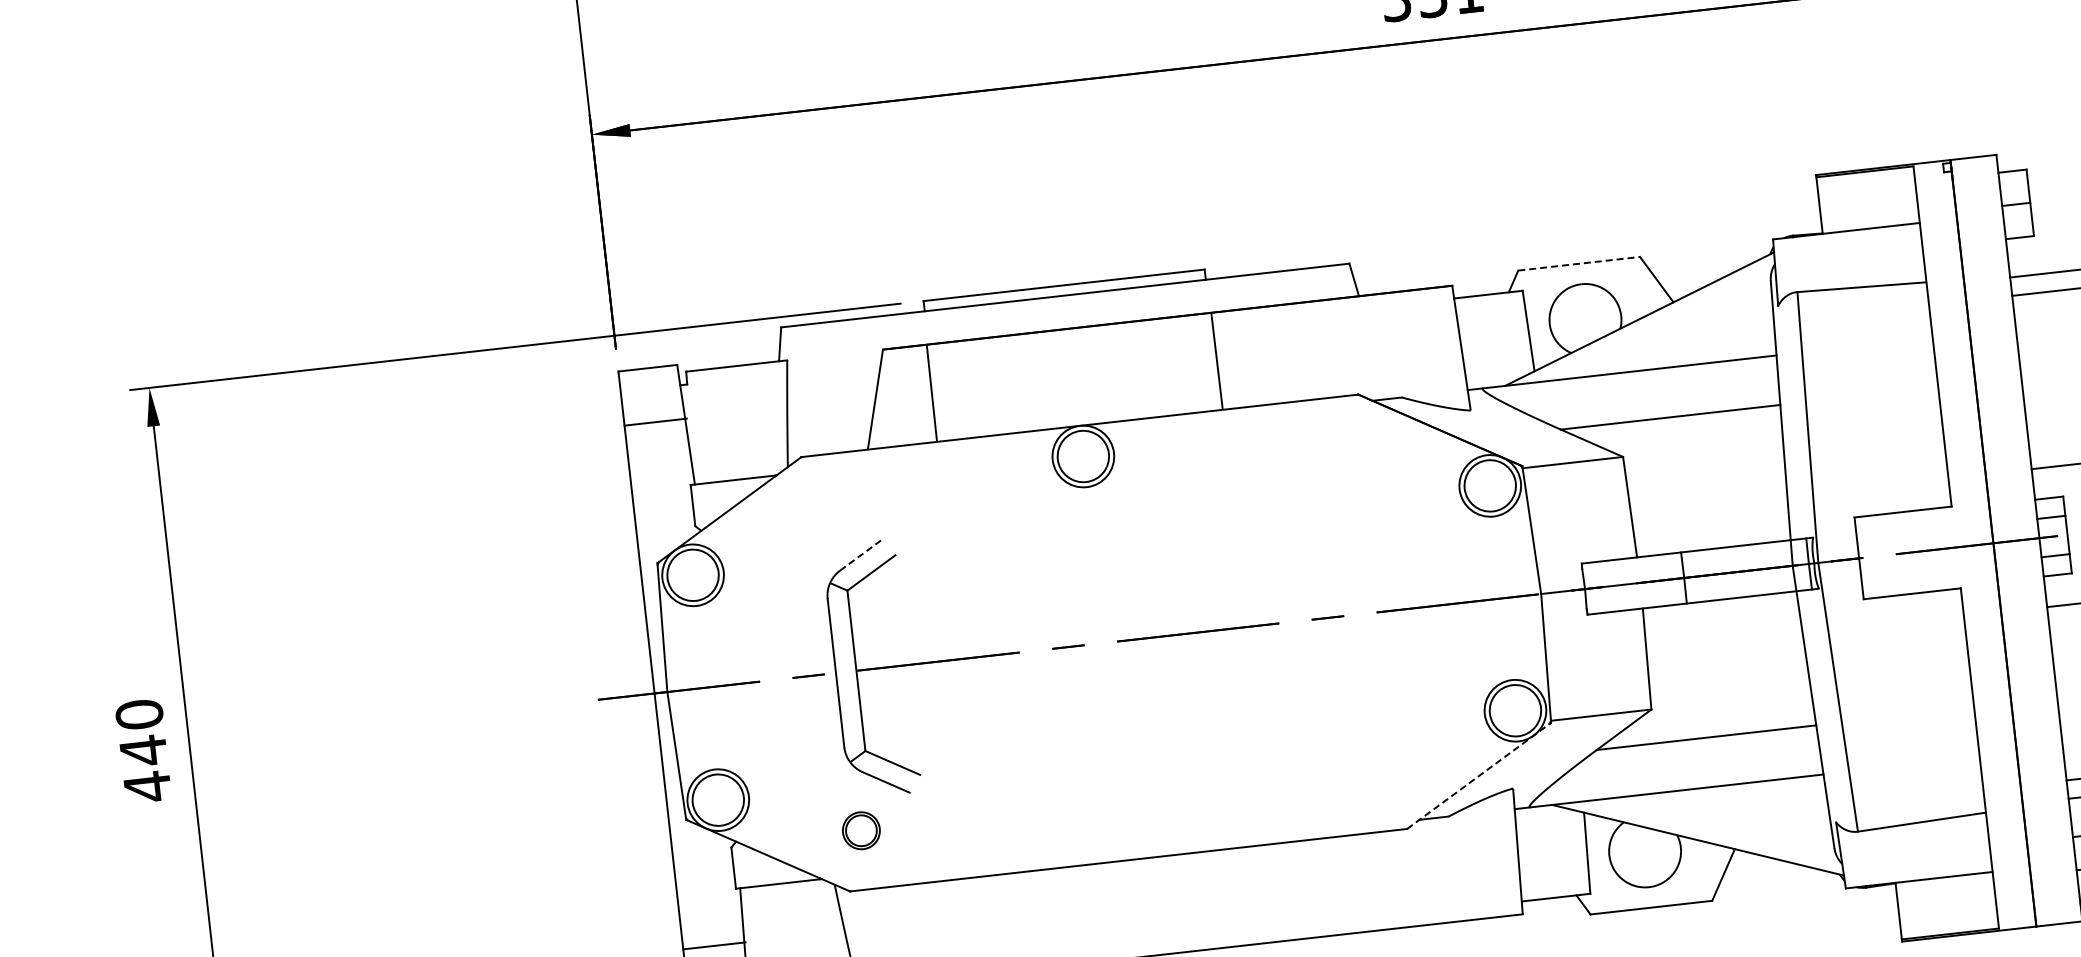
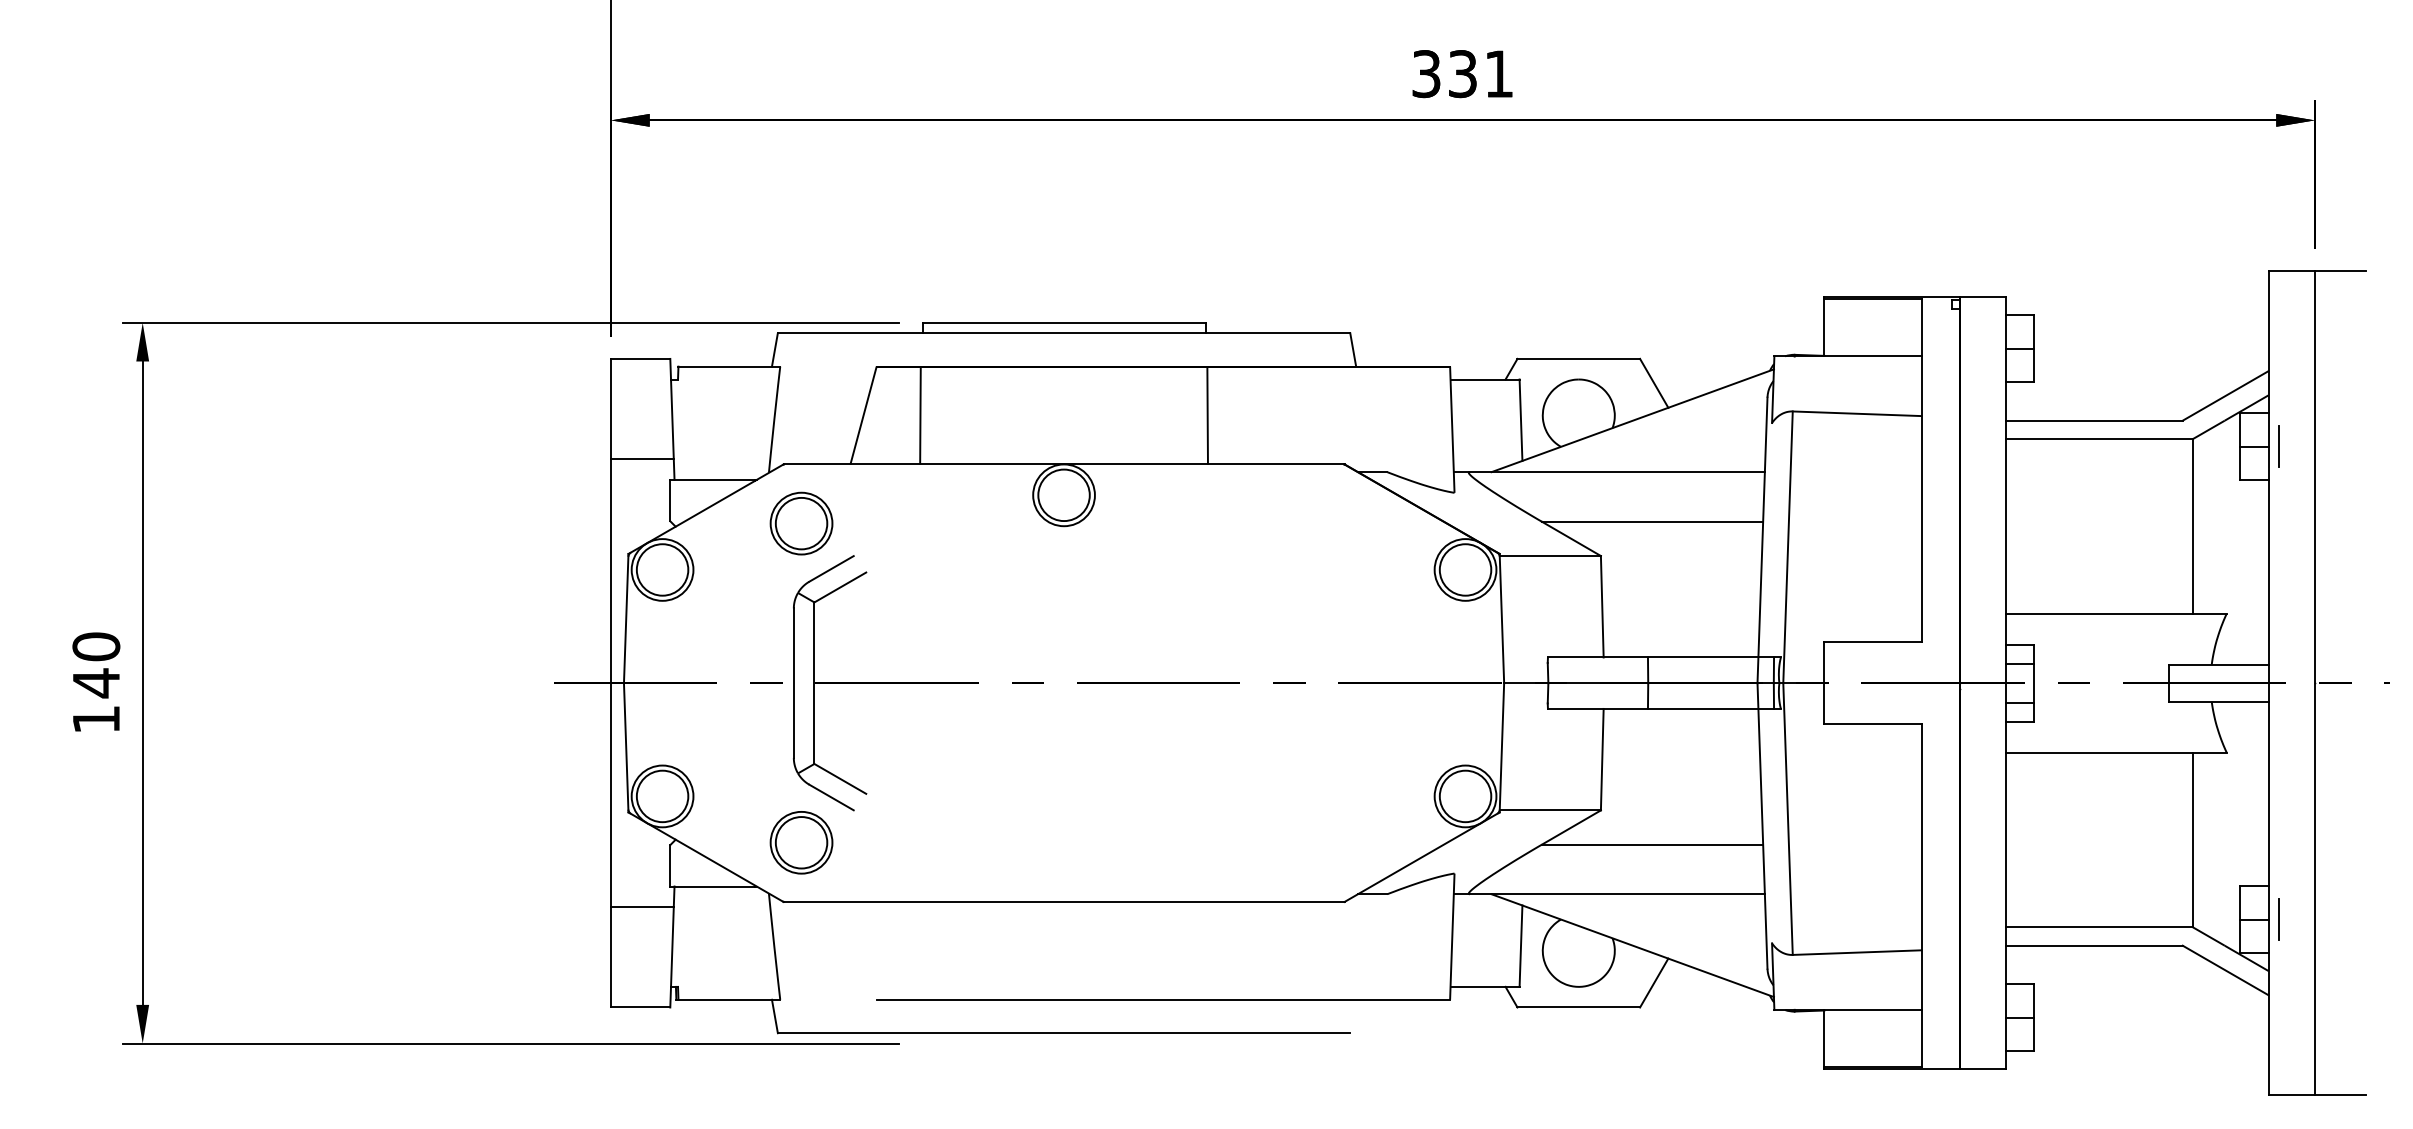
line: (1579, 263) -> (1579, 358), dashed -> solid
line: (655, 422) -> (642, 459), moved
part: (825, 513) -> (801, 523), added
line: (860, 555) -> (831, 568), dashed -> solid
line: (1479, 776) -> (1422, 857), dashed -> solid
text: (147, 786) -> (96, 719), 440 -> 140
part: (861, 830) -> (801, 842), size x1.67
line: (714, 945) -> (642, 906), moved

